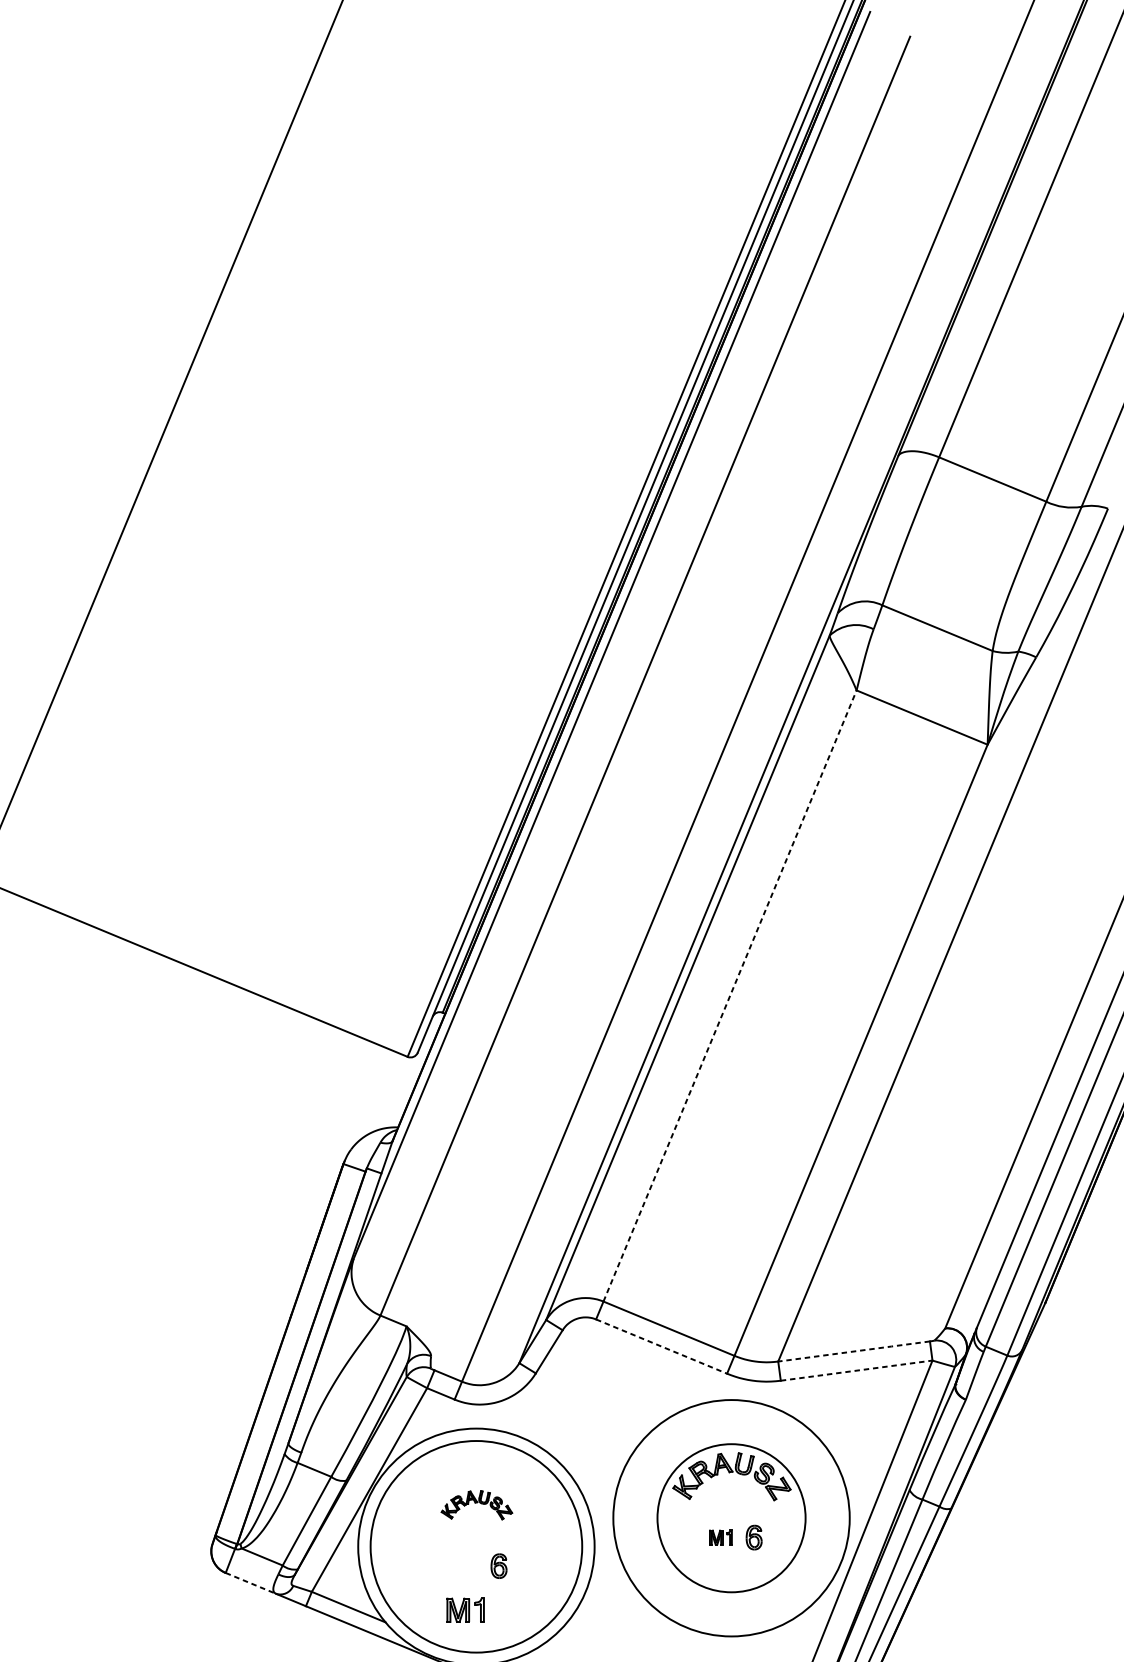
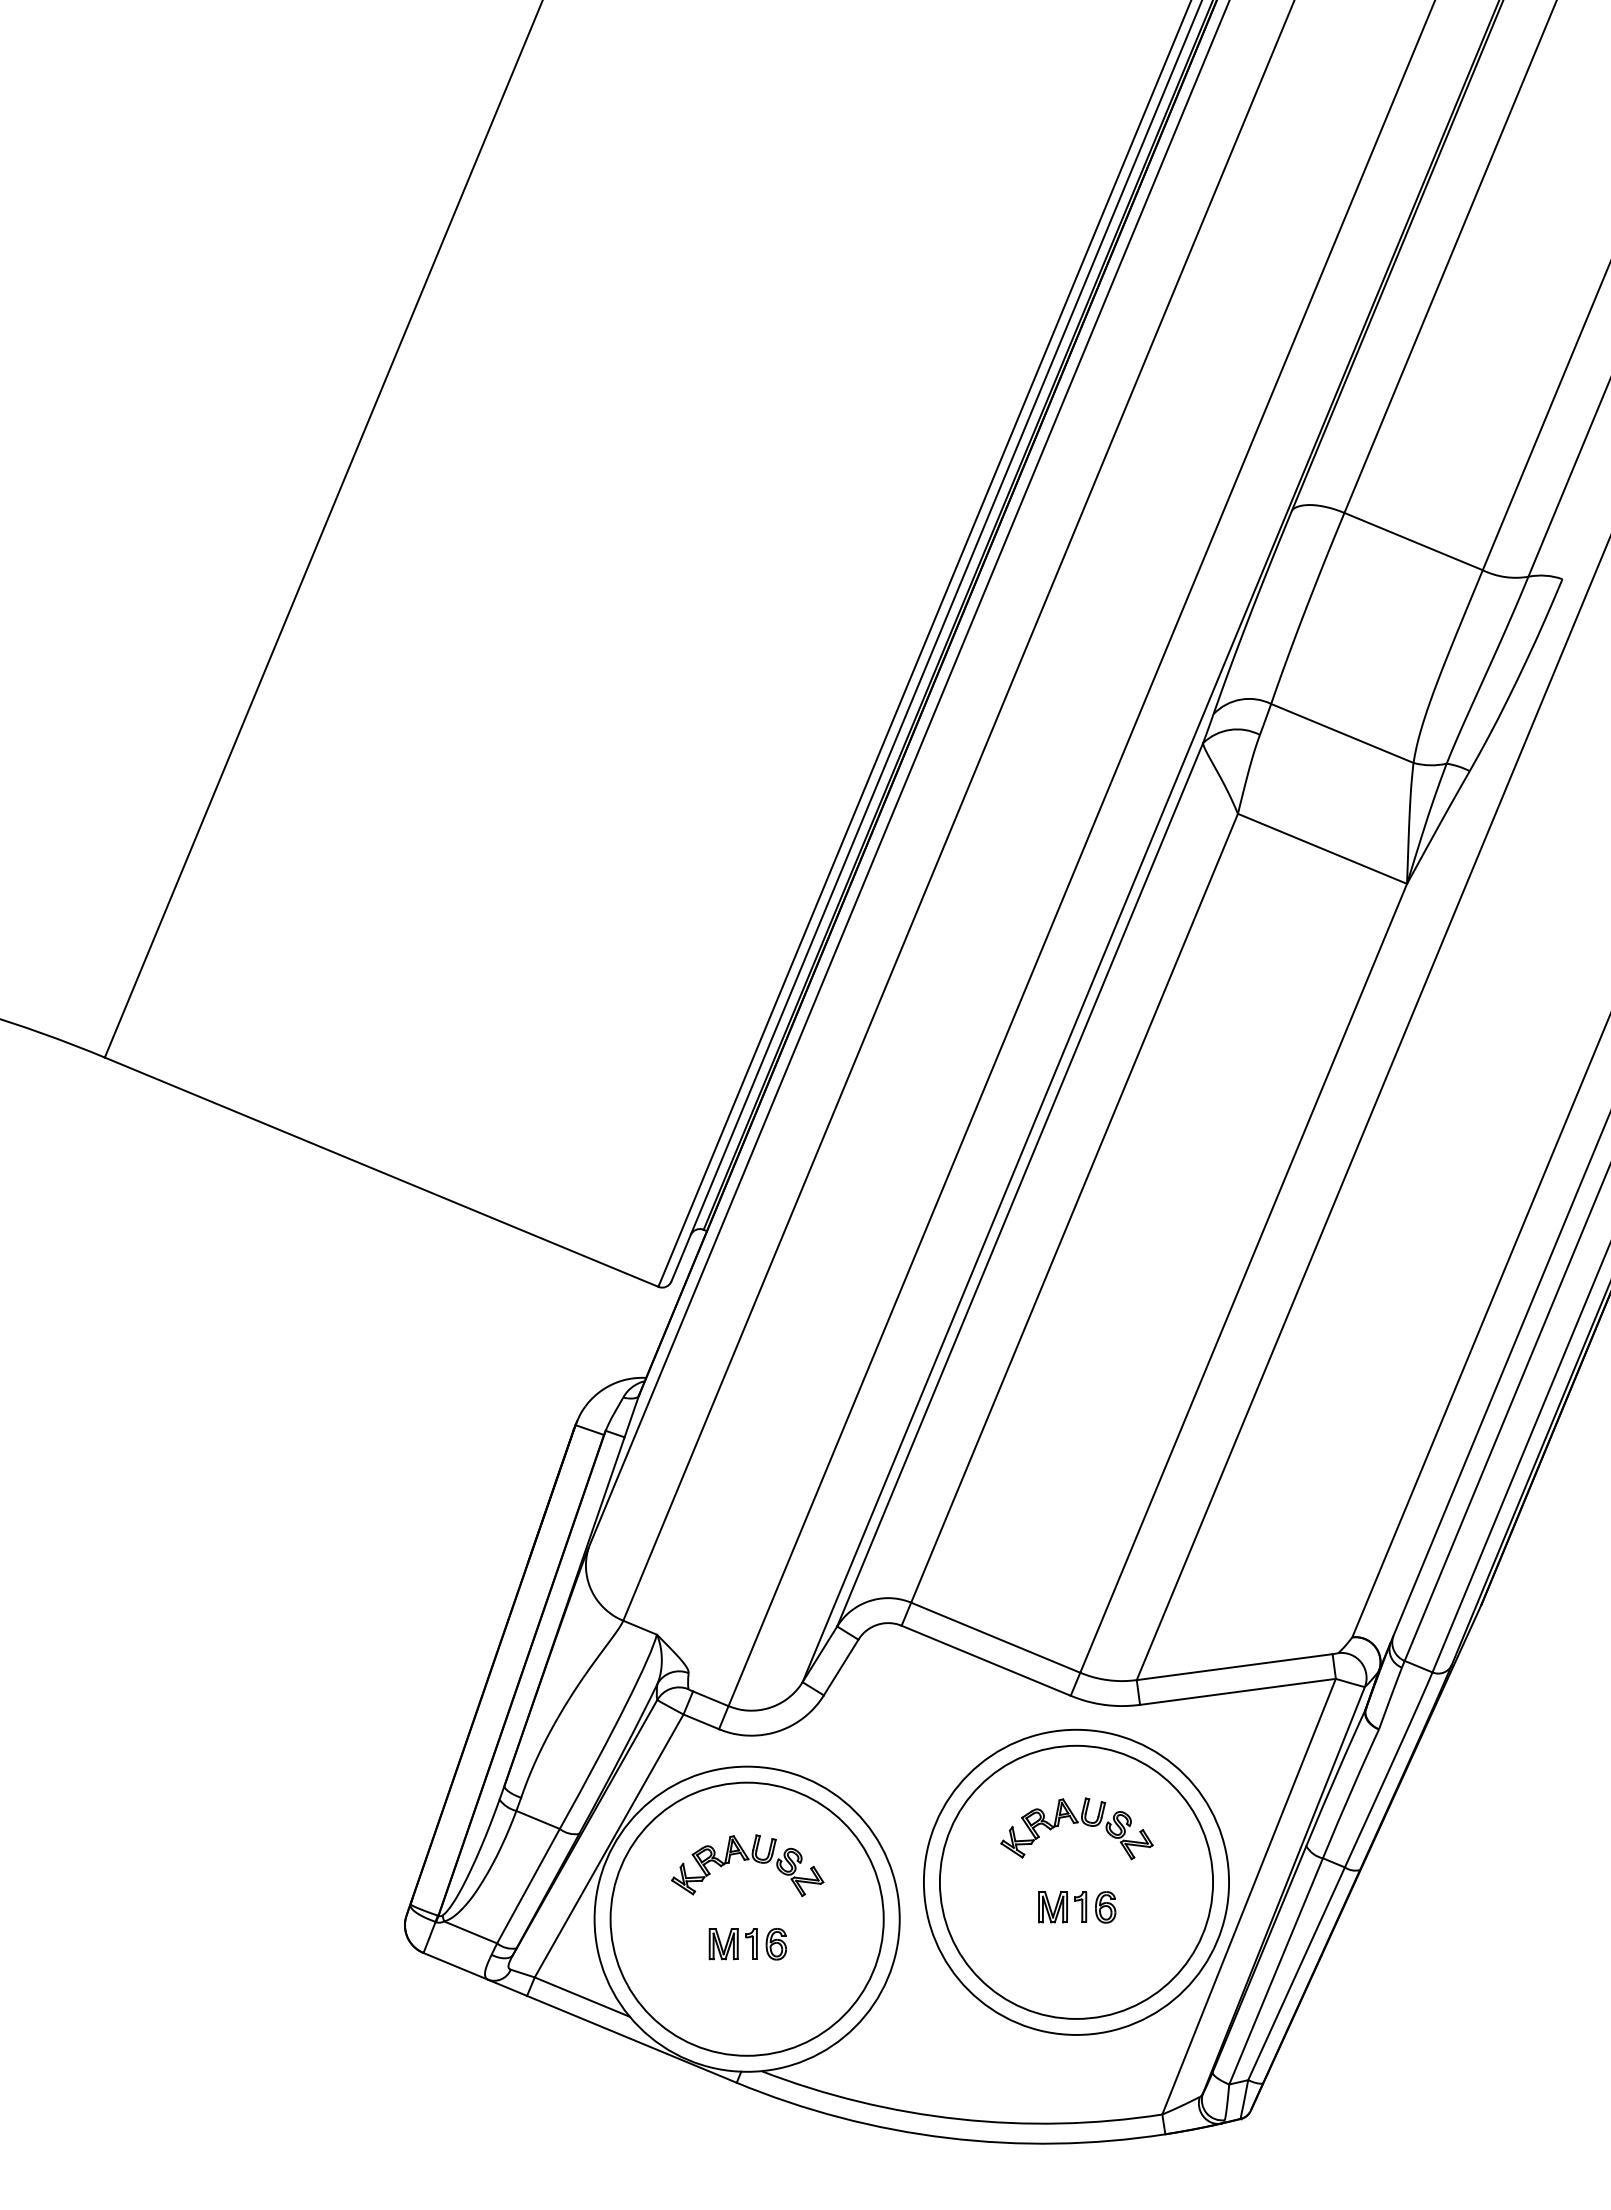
line: (730, 996) -> (1074, 1208), dashed -> solid
line: (661, 1346) -> (986, 1660), dashed -> solid
line: (854, 1351) -> (1235, 1667), dashed -> solid
line: (856, 1370) -> (1237, 1691), dashed -> solid
part: (476, 1505) -> (747, 1865), size x1.67
circle: (731, 1517) -> (1076, 1881), size x1.43
part: (720, 1537) -> (1062, 1907), size x1.67
line: (251, 1583) -> (456, 1966), dashed -> solid
part: (465, 1610) -> (732, 1944), moved

